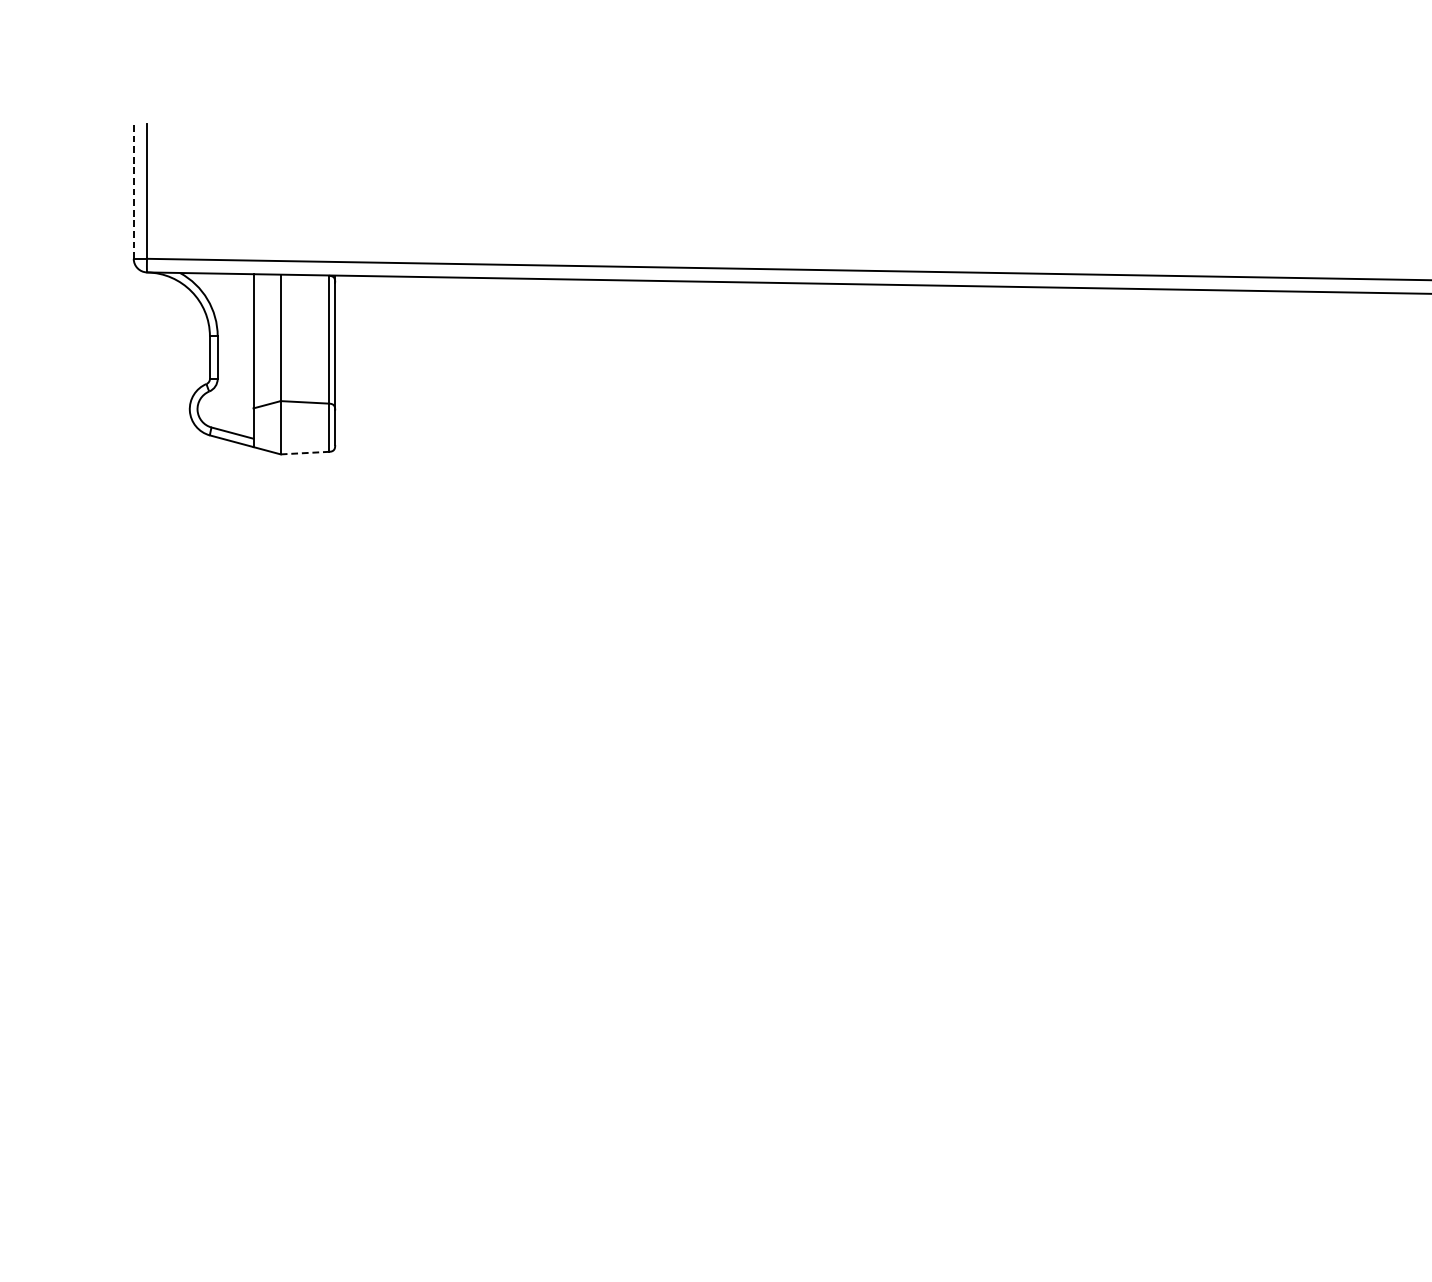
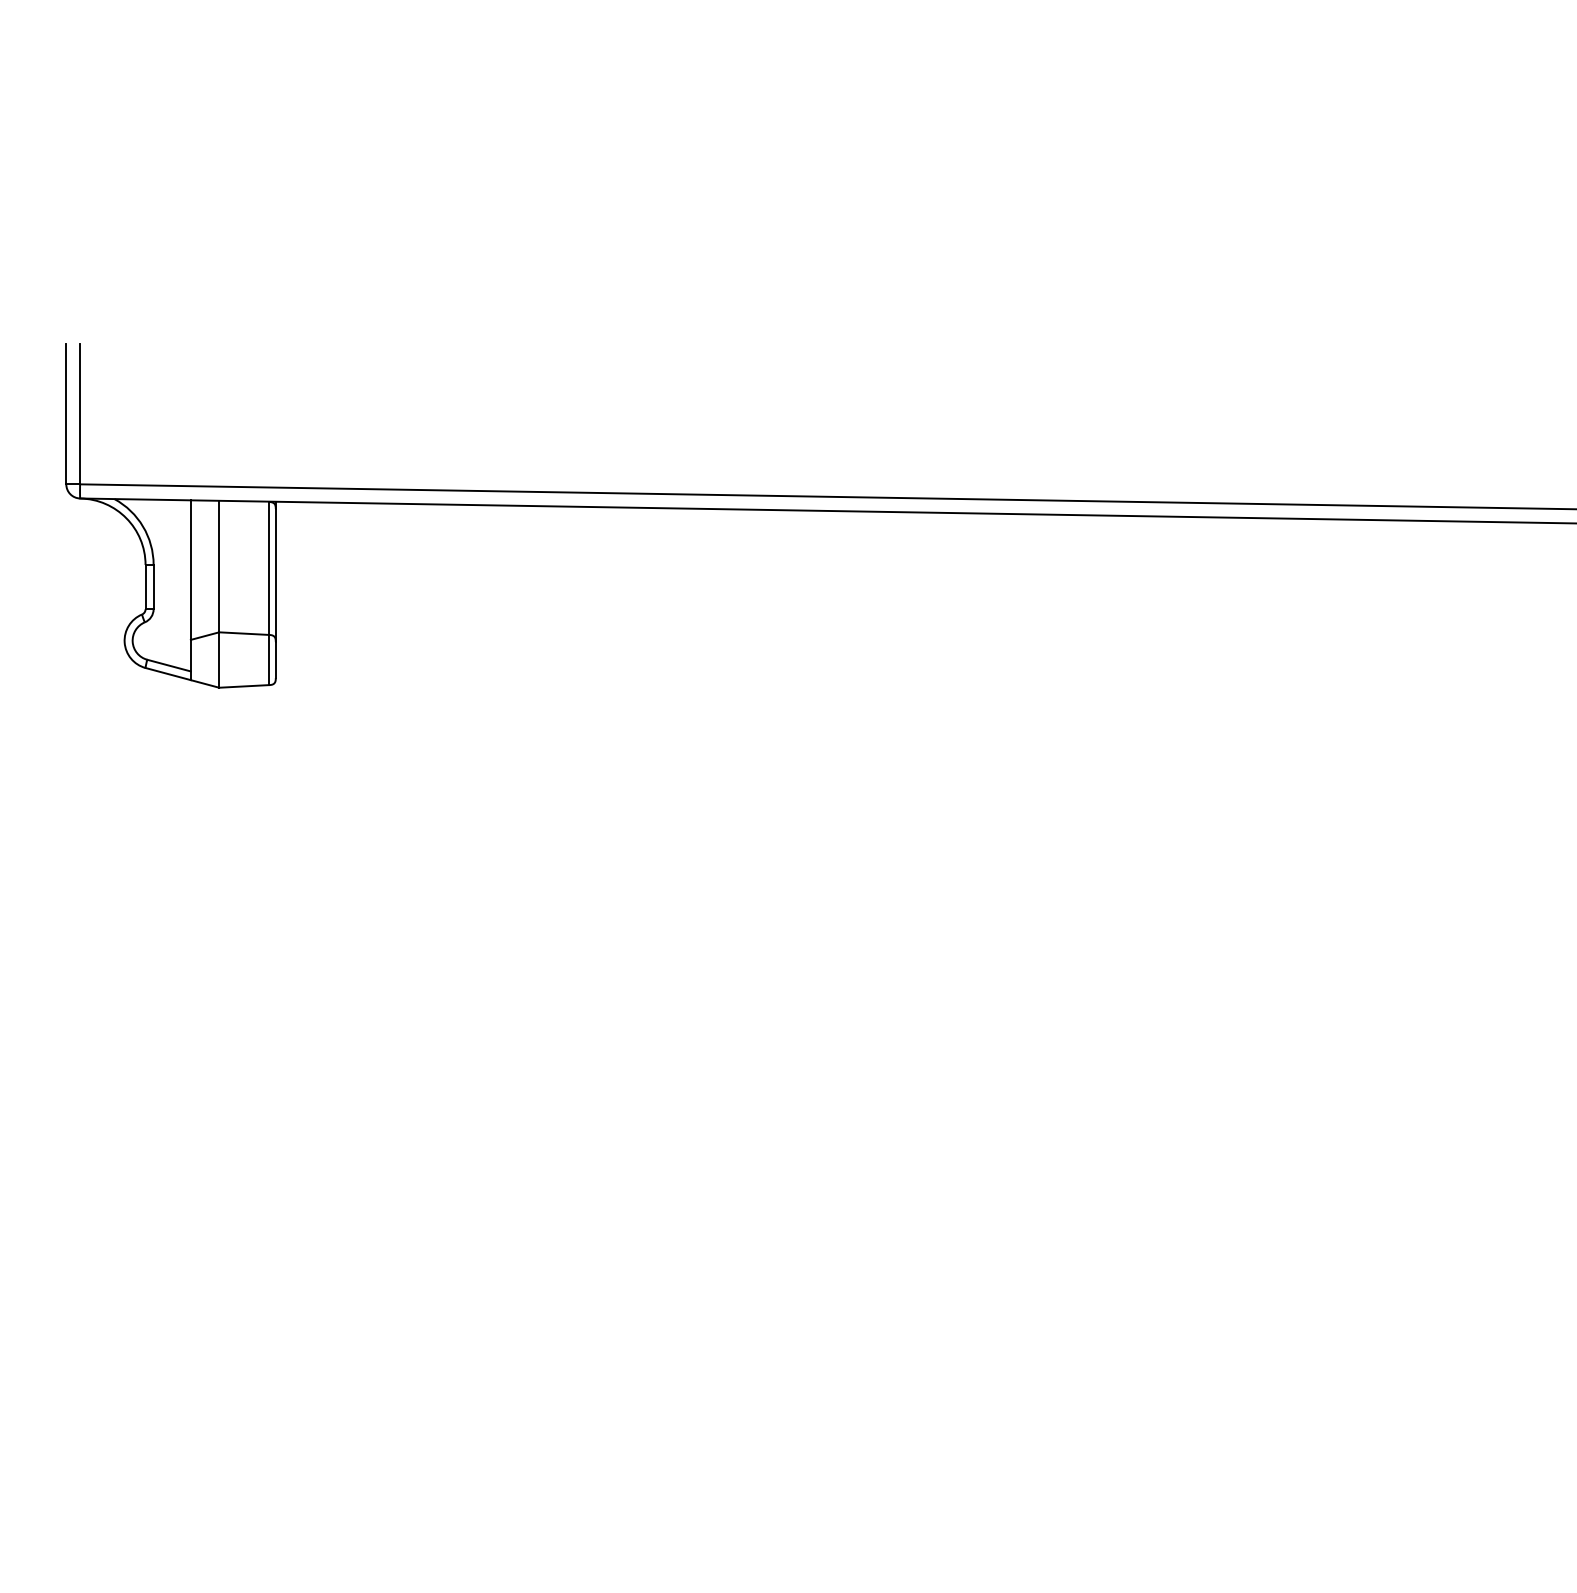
line: (133, 190) -> (66, 413), dashed -> solid
line: (305, 453) -> (244, 686), dashed -> solid

